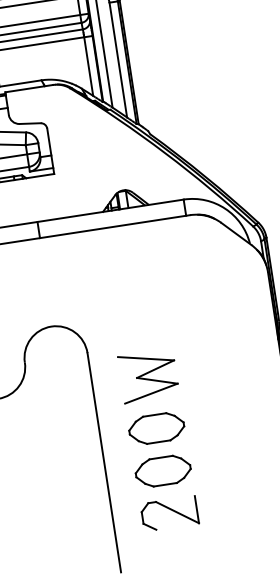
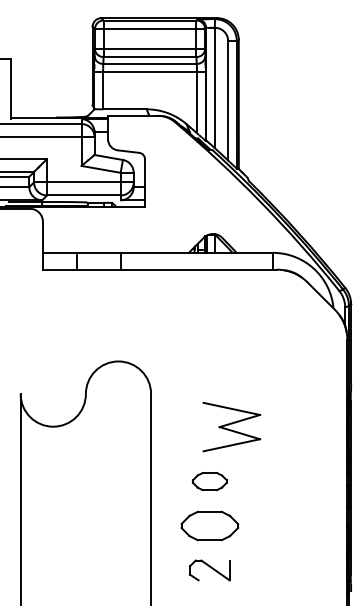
part: (148, 375) -> (231, 426), moved
part: (156, 428) -> (209, 481), size x0.6
part: (169, 513) -> (209, 570), size x0.7

